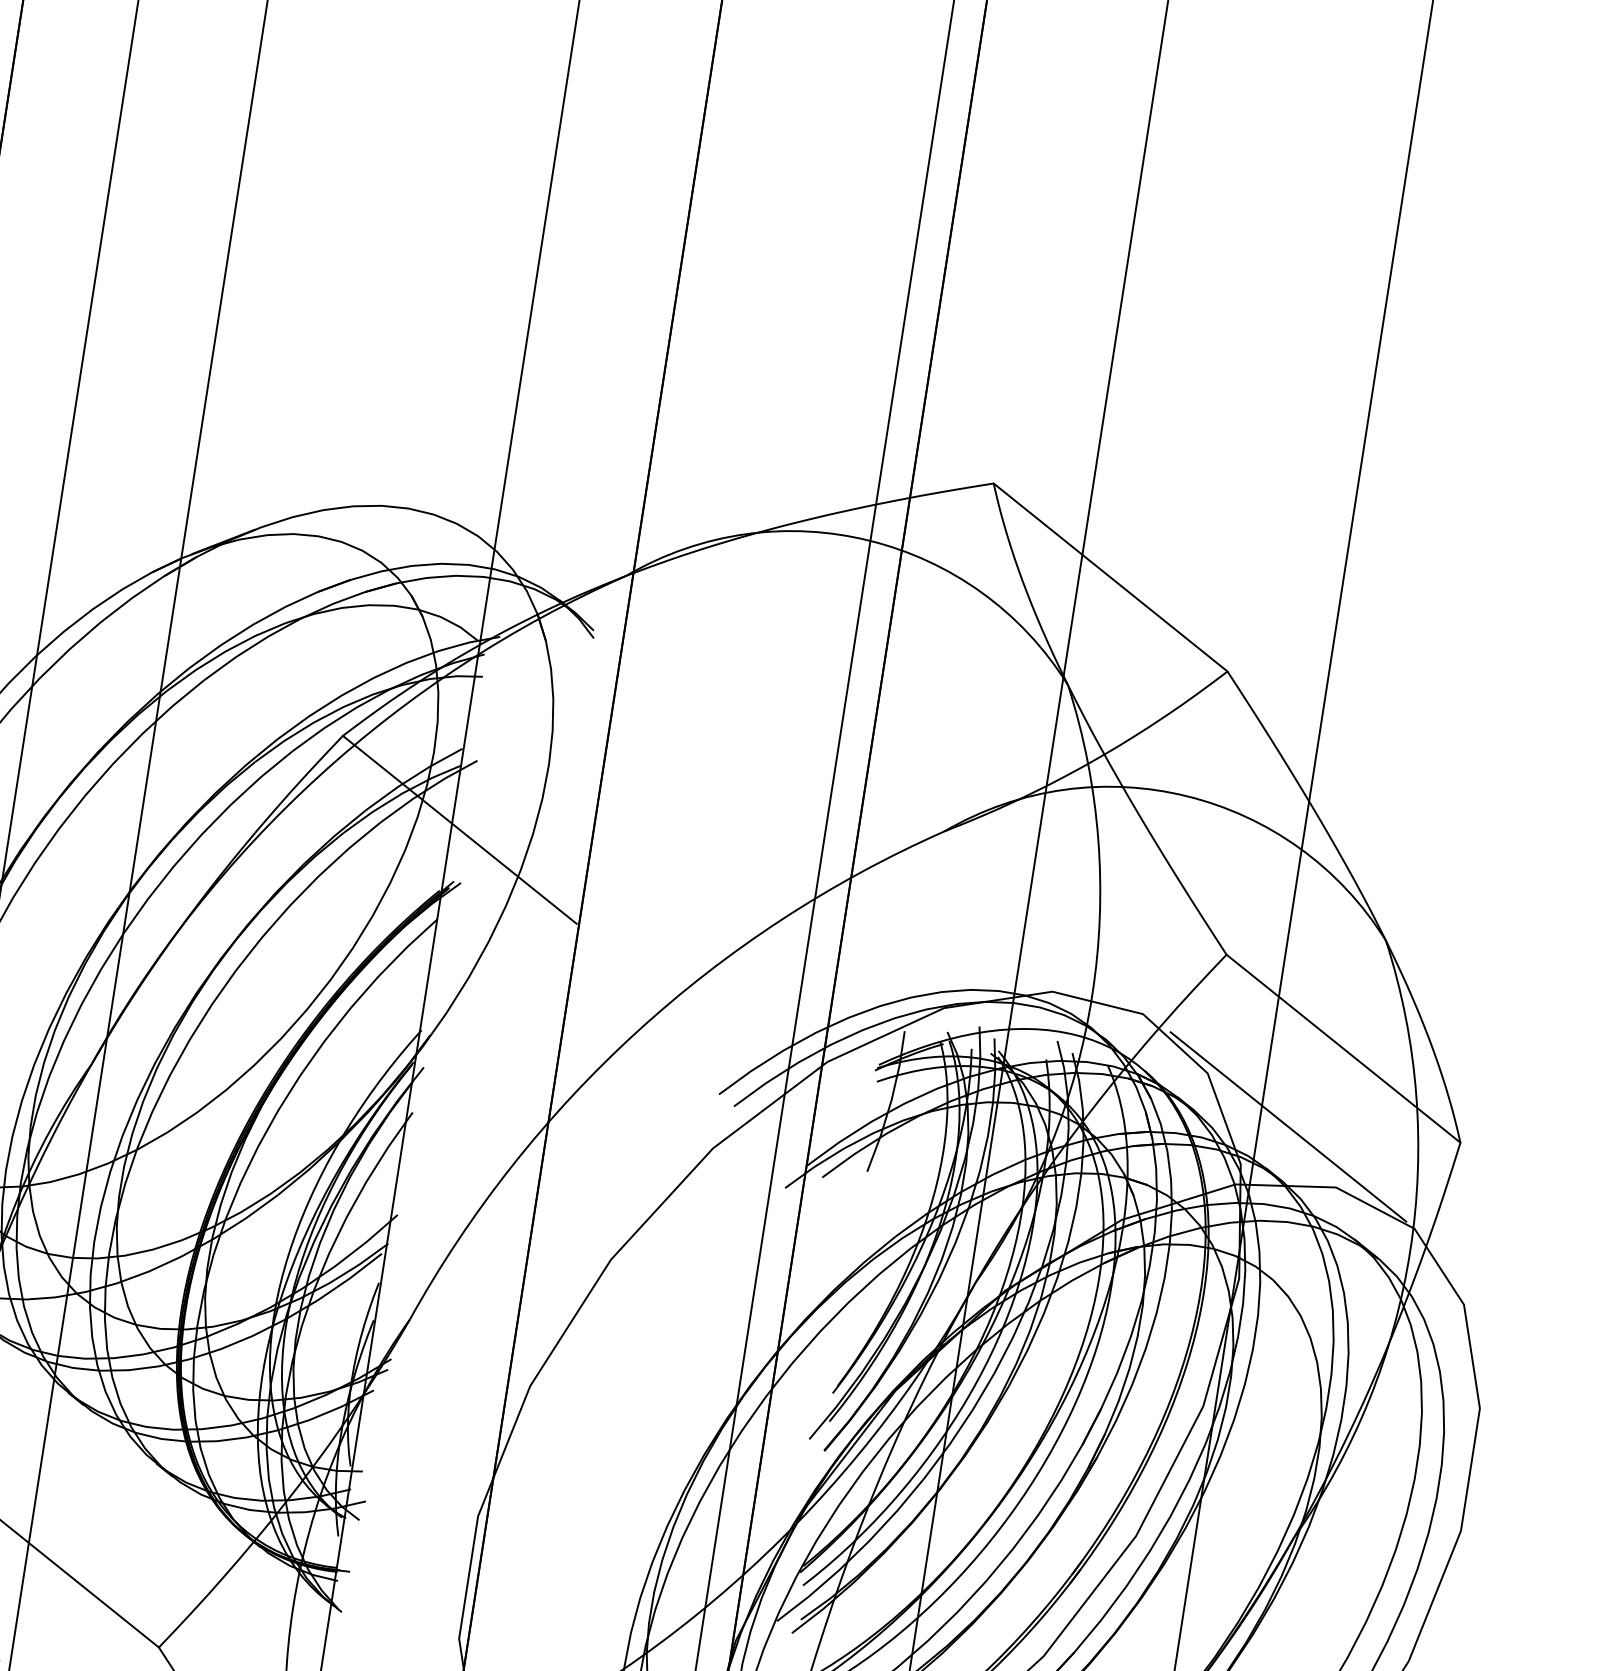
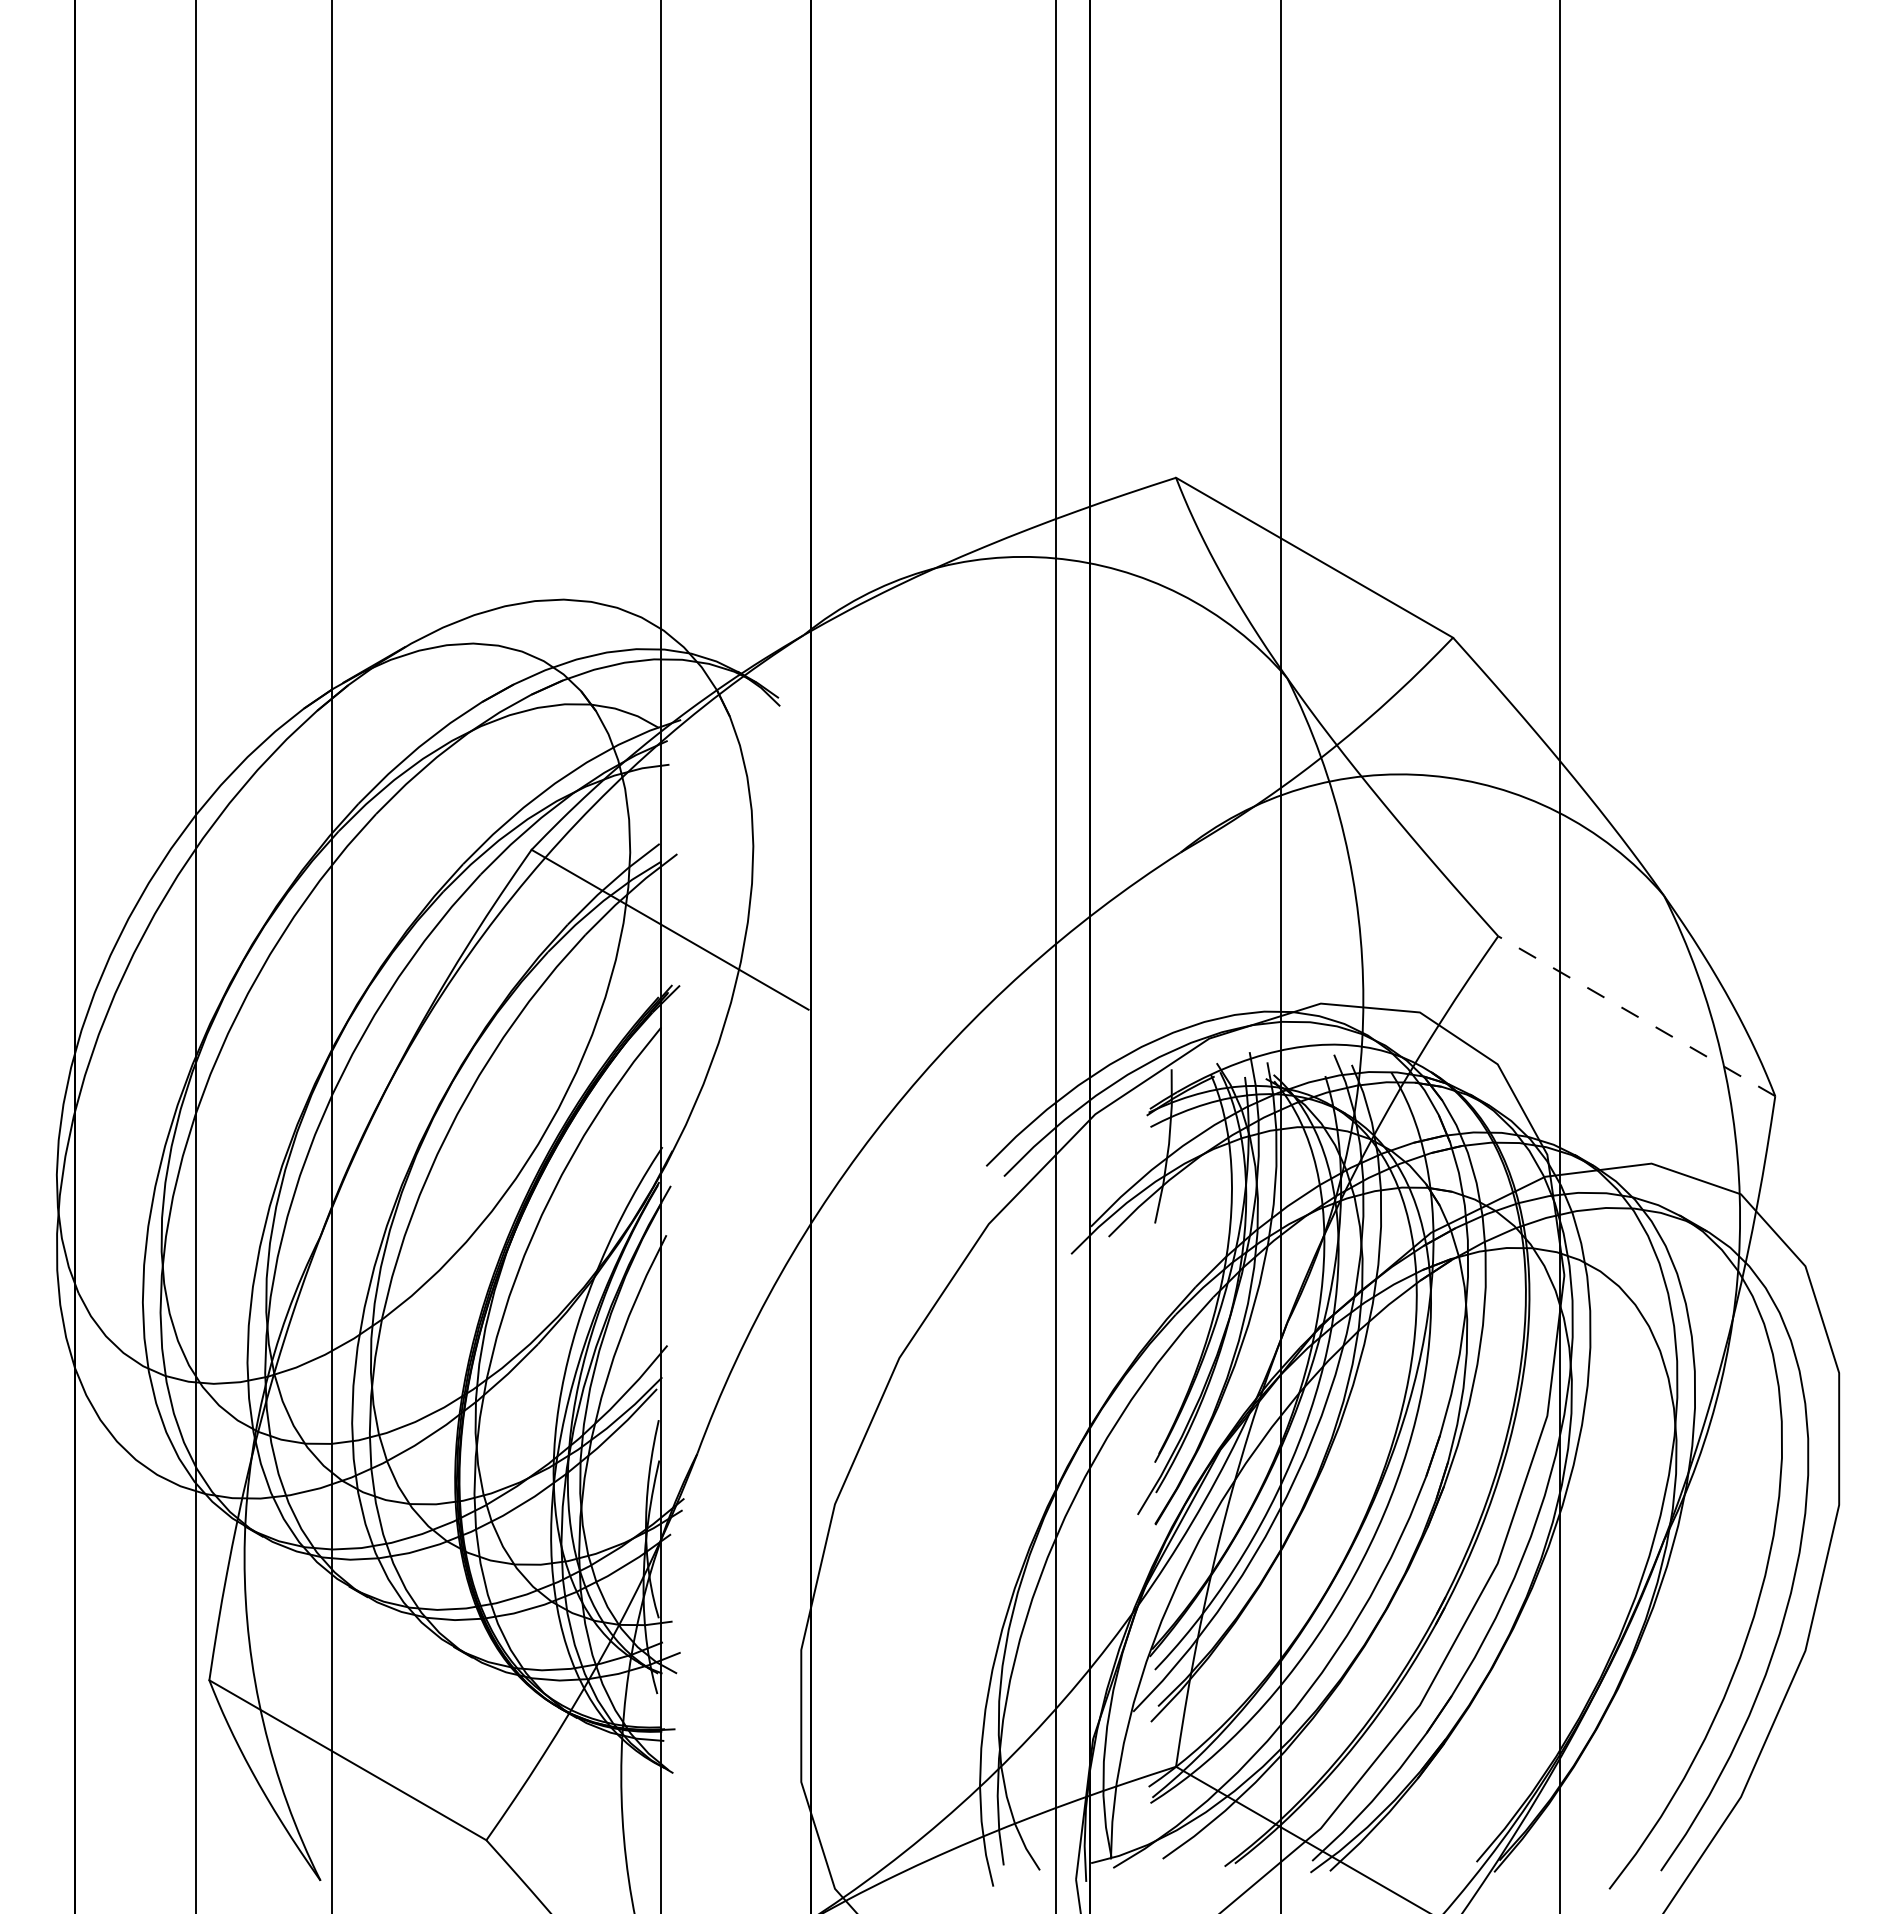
line: (1343, 1048) -> (1636, 1016), solid -> dashed
line: (1288, 1126) -> (1591, 1107), removed

